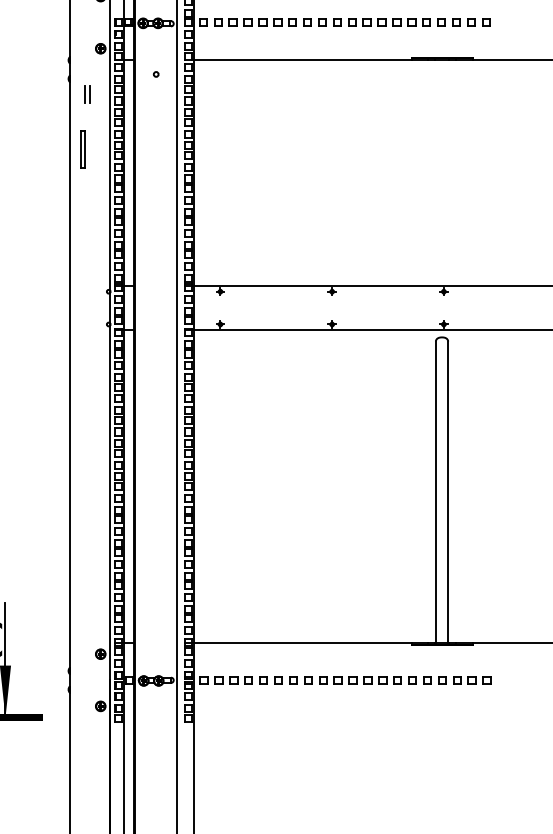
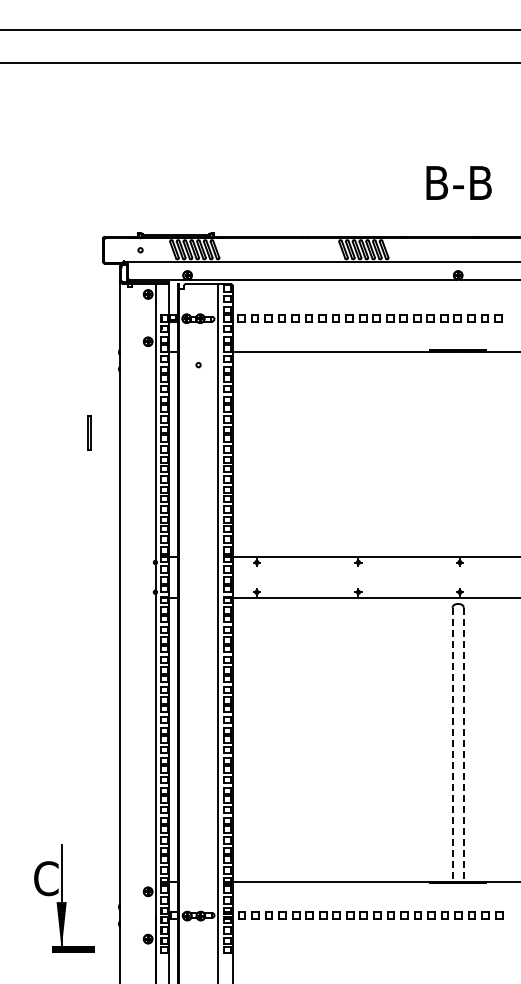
part: (86, 94) -> (135, 383), removed
line: (82, 148) -> (88, 432), moved
line: (435, 493) -> (452, 745), solid -> dashed
line: (447, 493) -> (463, 745), solid -> dashed

